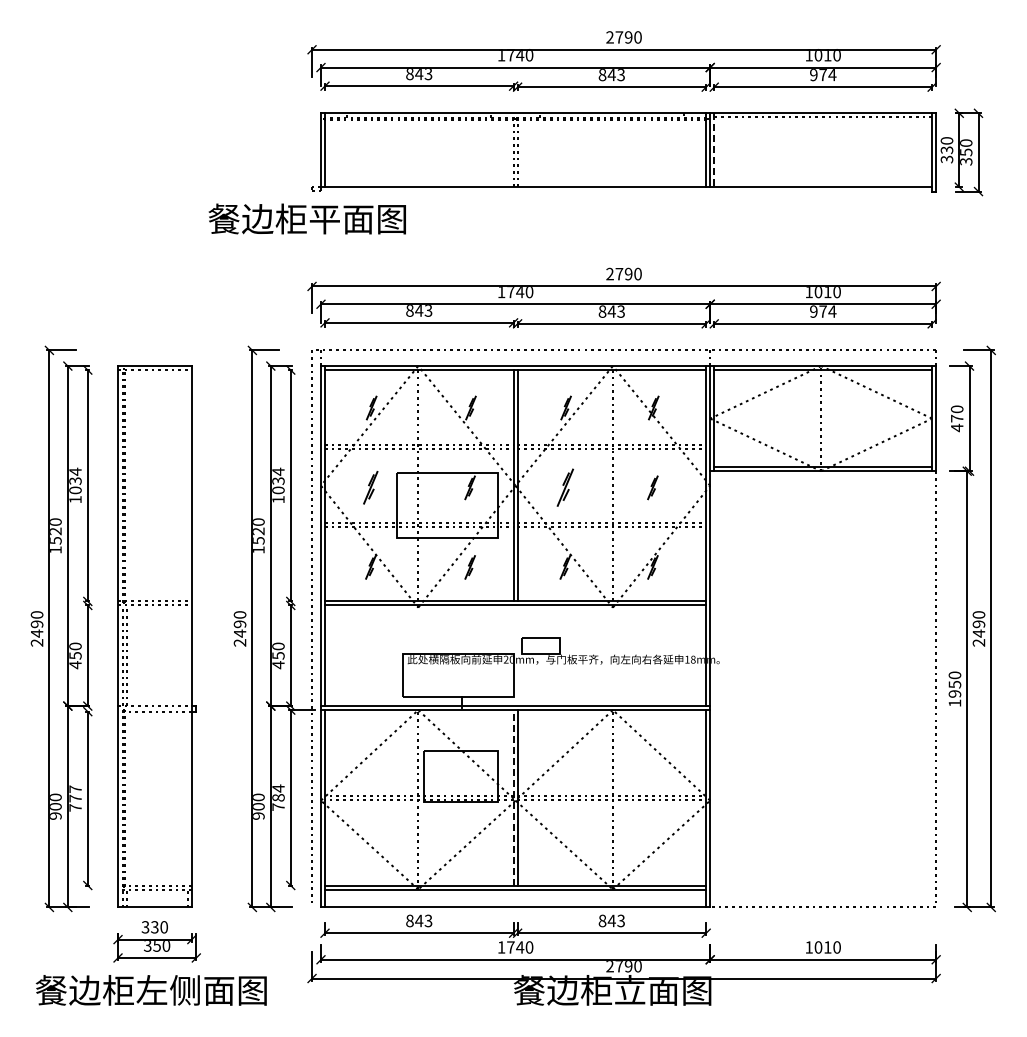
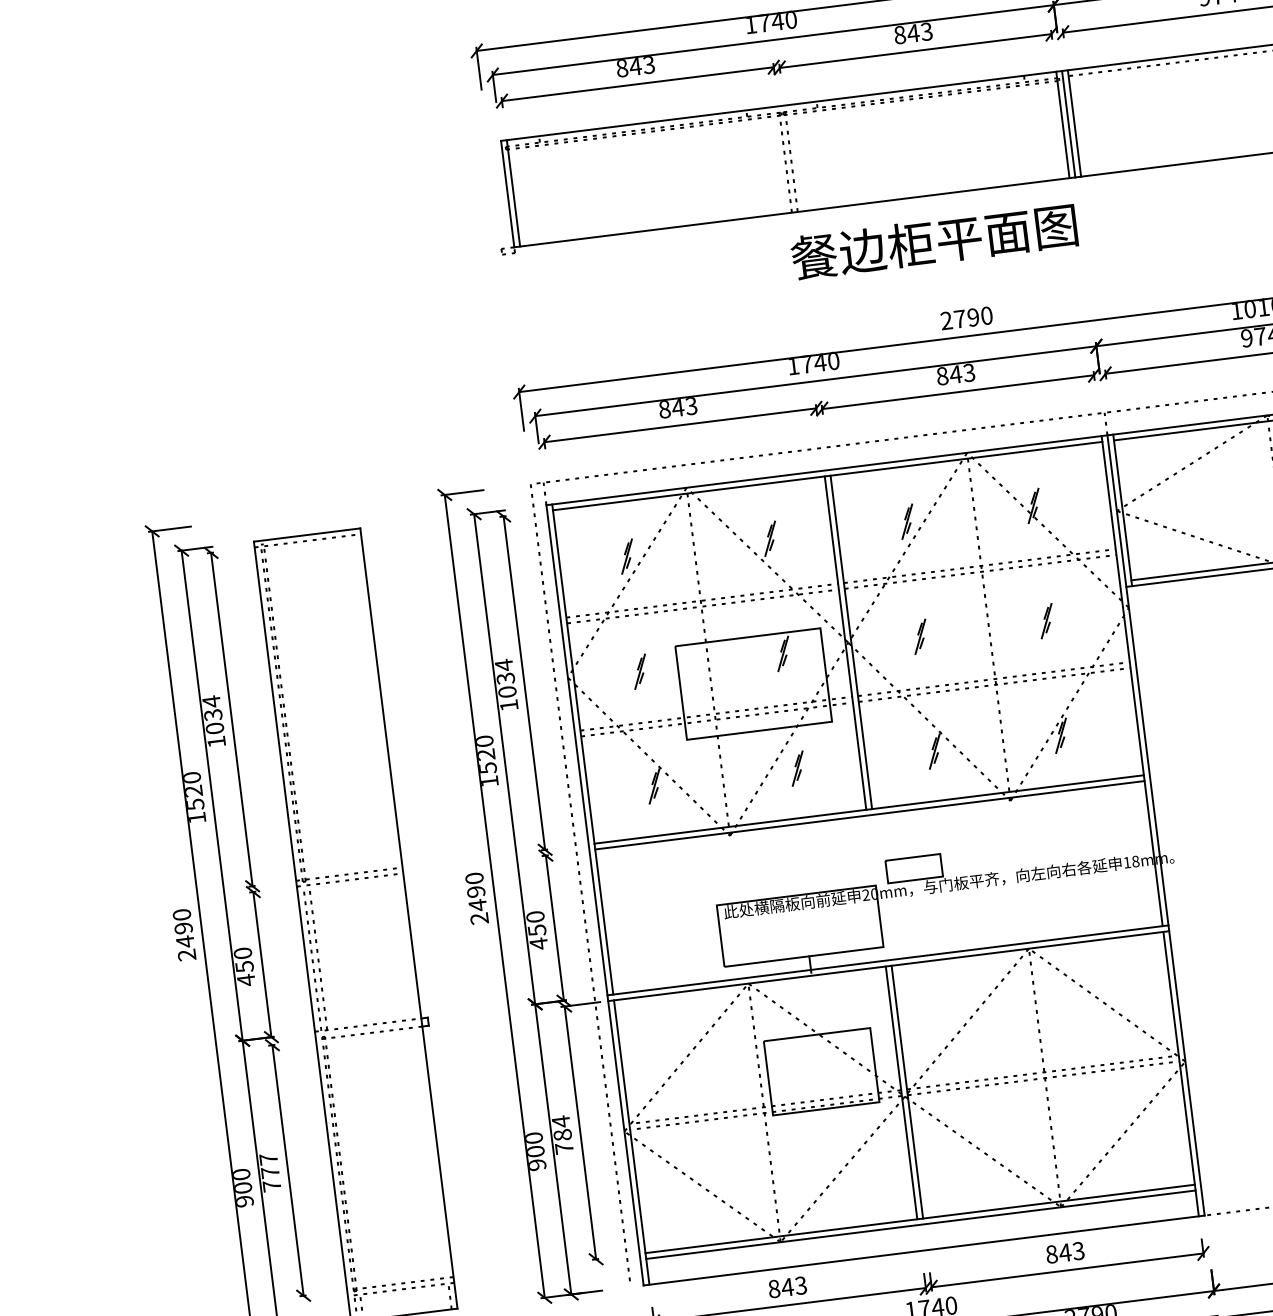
line: (714, 150) -> (1074, 123), dashed -> solid
text: (306, 218) -> (932, 241), moved
part: (370, 487) -> (639, 671), size x0.71
part: (564, 487) -> (919, 636), size x0.62
line: (513, 797) -> (901, 1092), dashed -> solid

